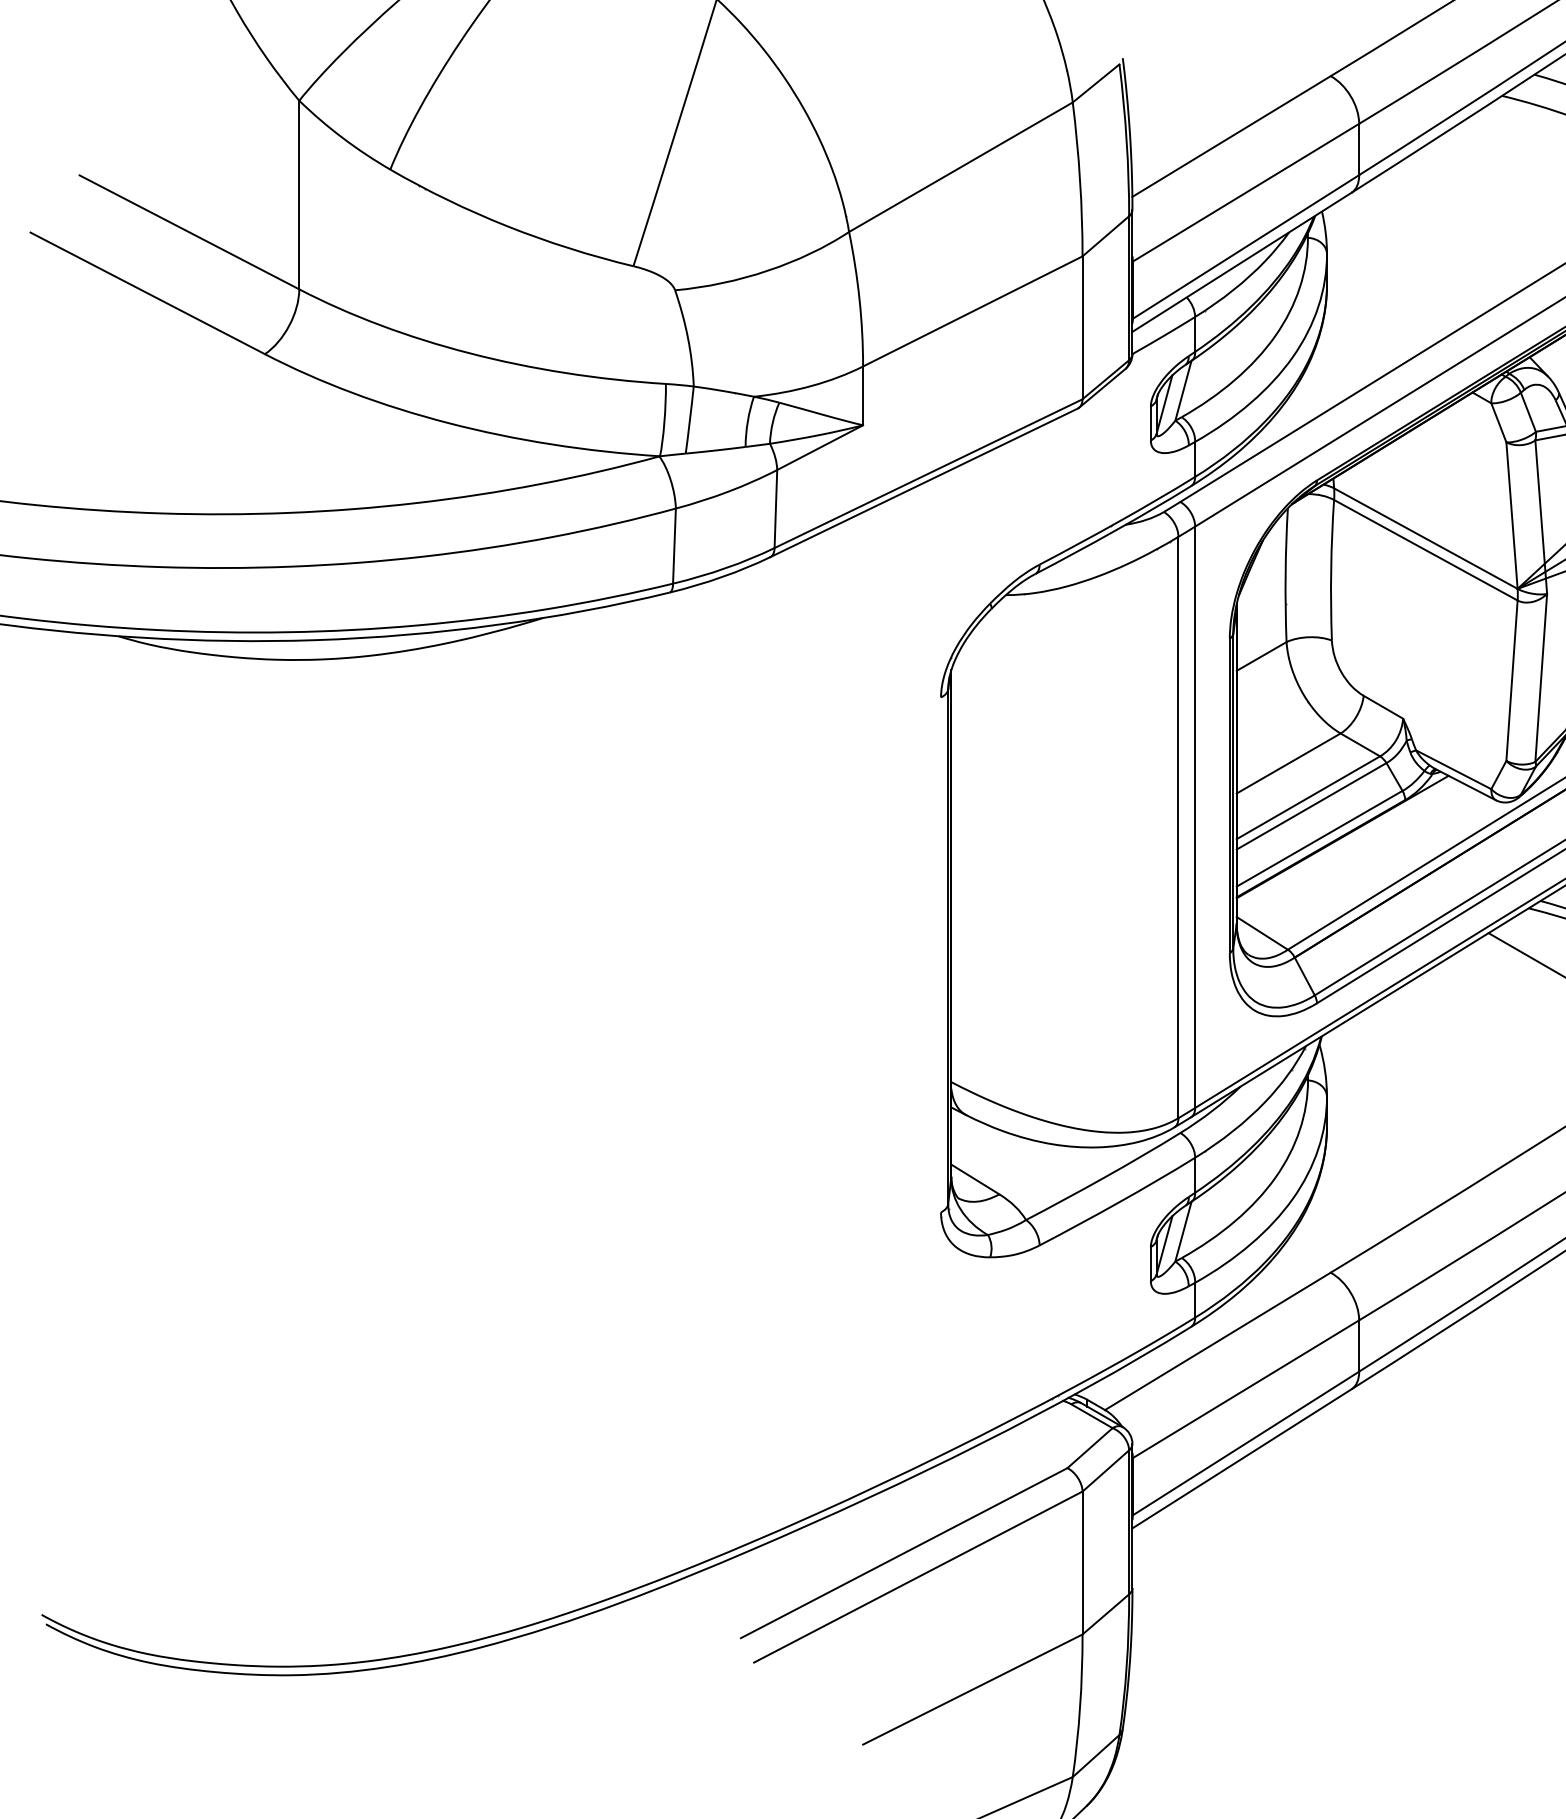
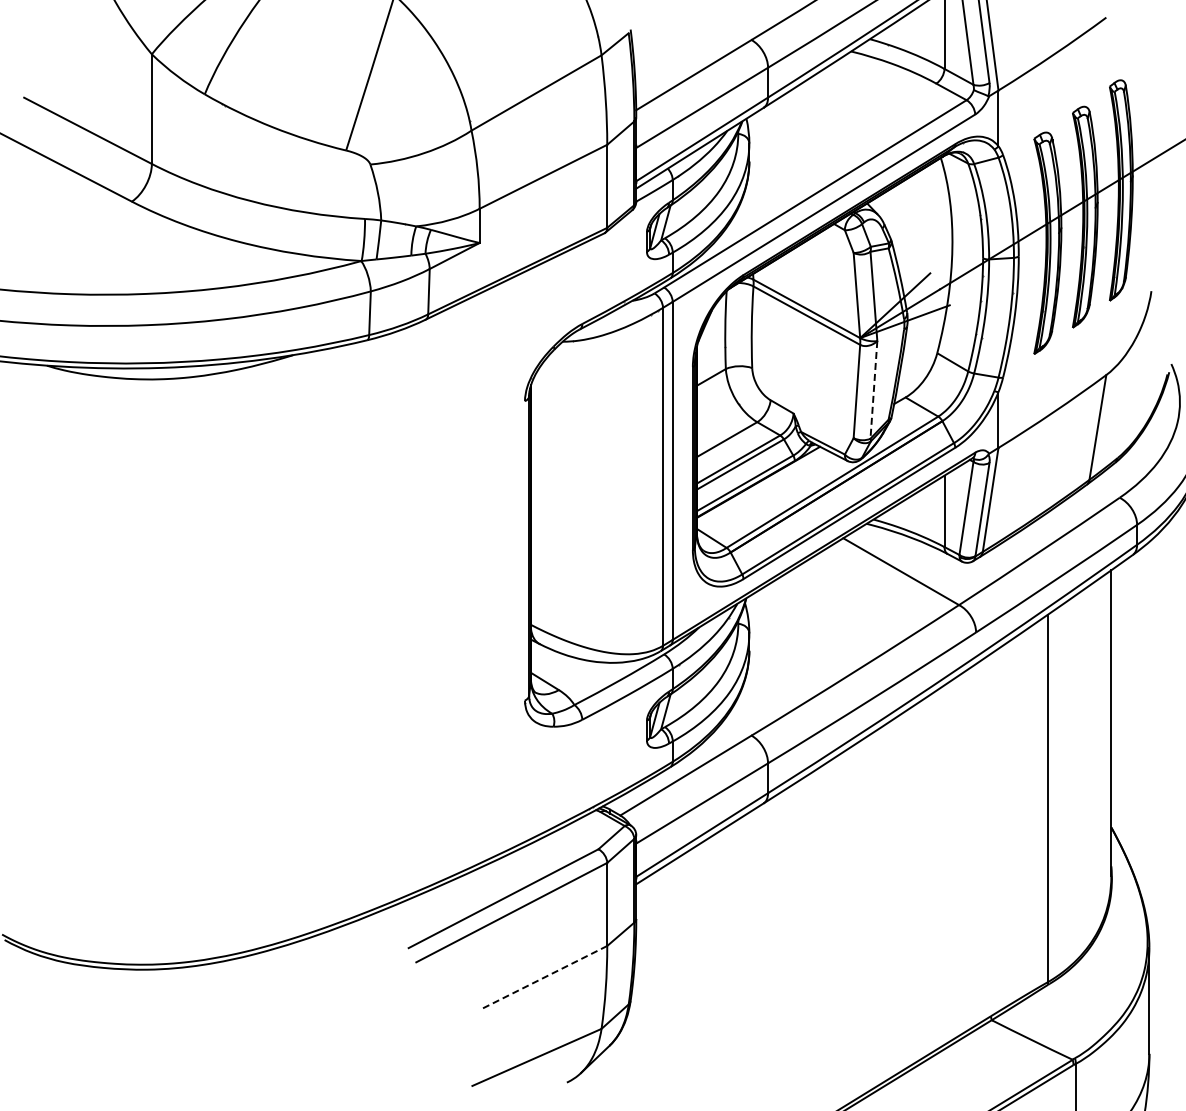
line: (1540, 677) -> (873, 389), solid -> dashed
line: (972, 1690) -> (543, 978), solid -> dashed

